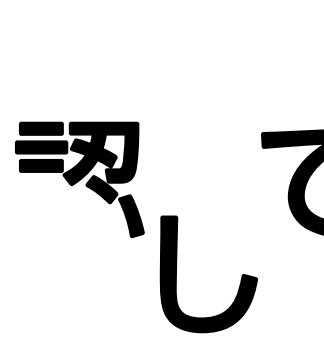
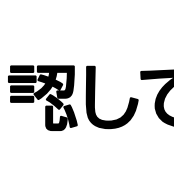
fill: (42, 183) -> (22, 98), added
fill: (105, 220) -> (56, 118), added
part: (177, 265) -> (95, 92), moved

